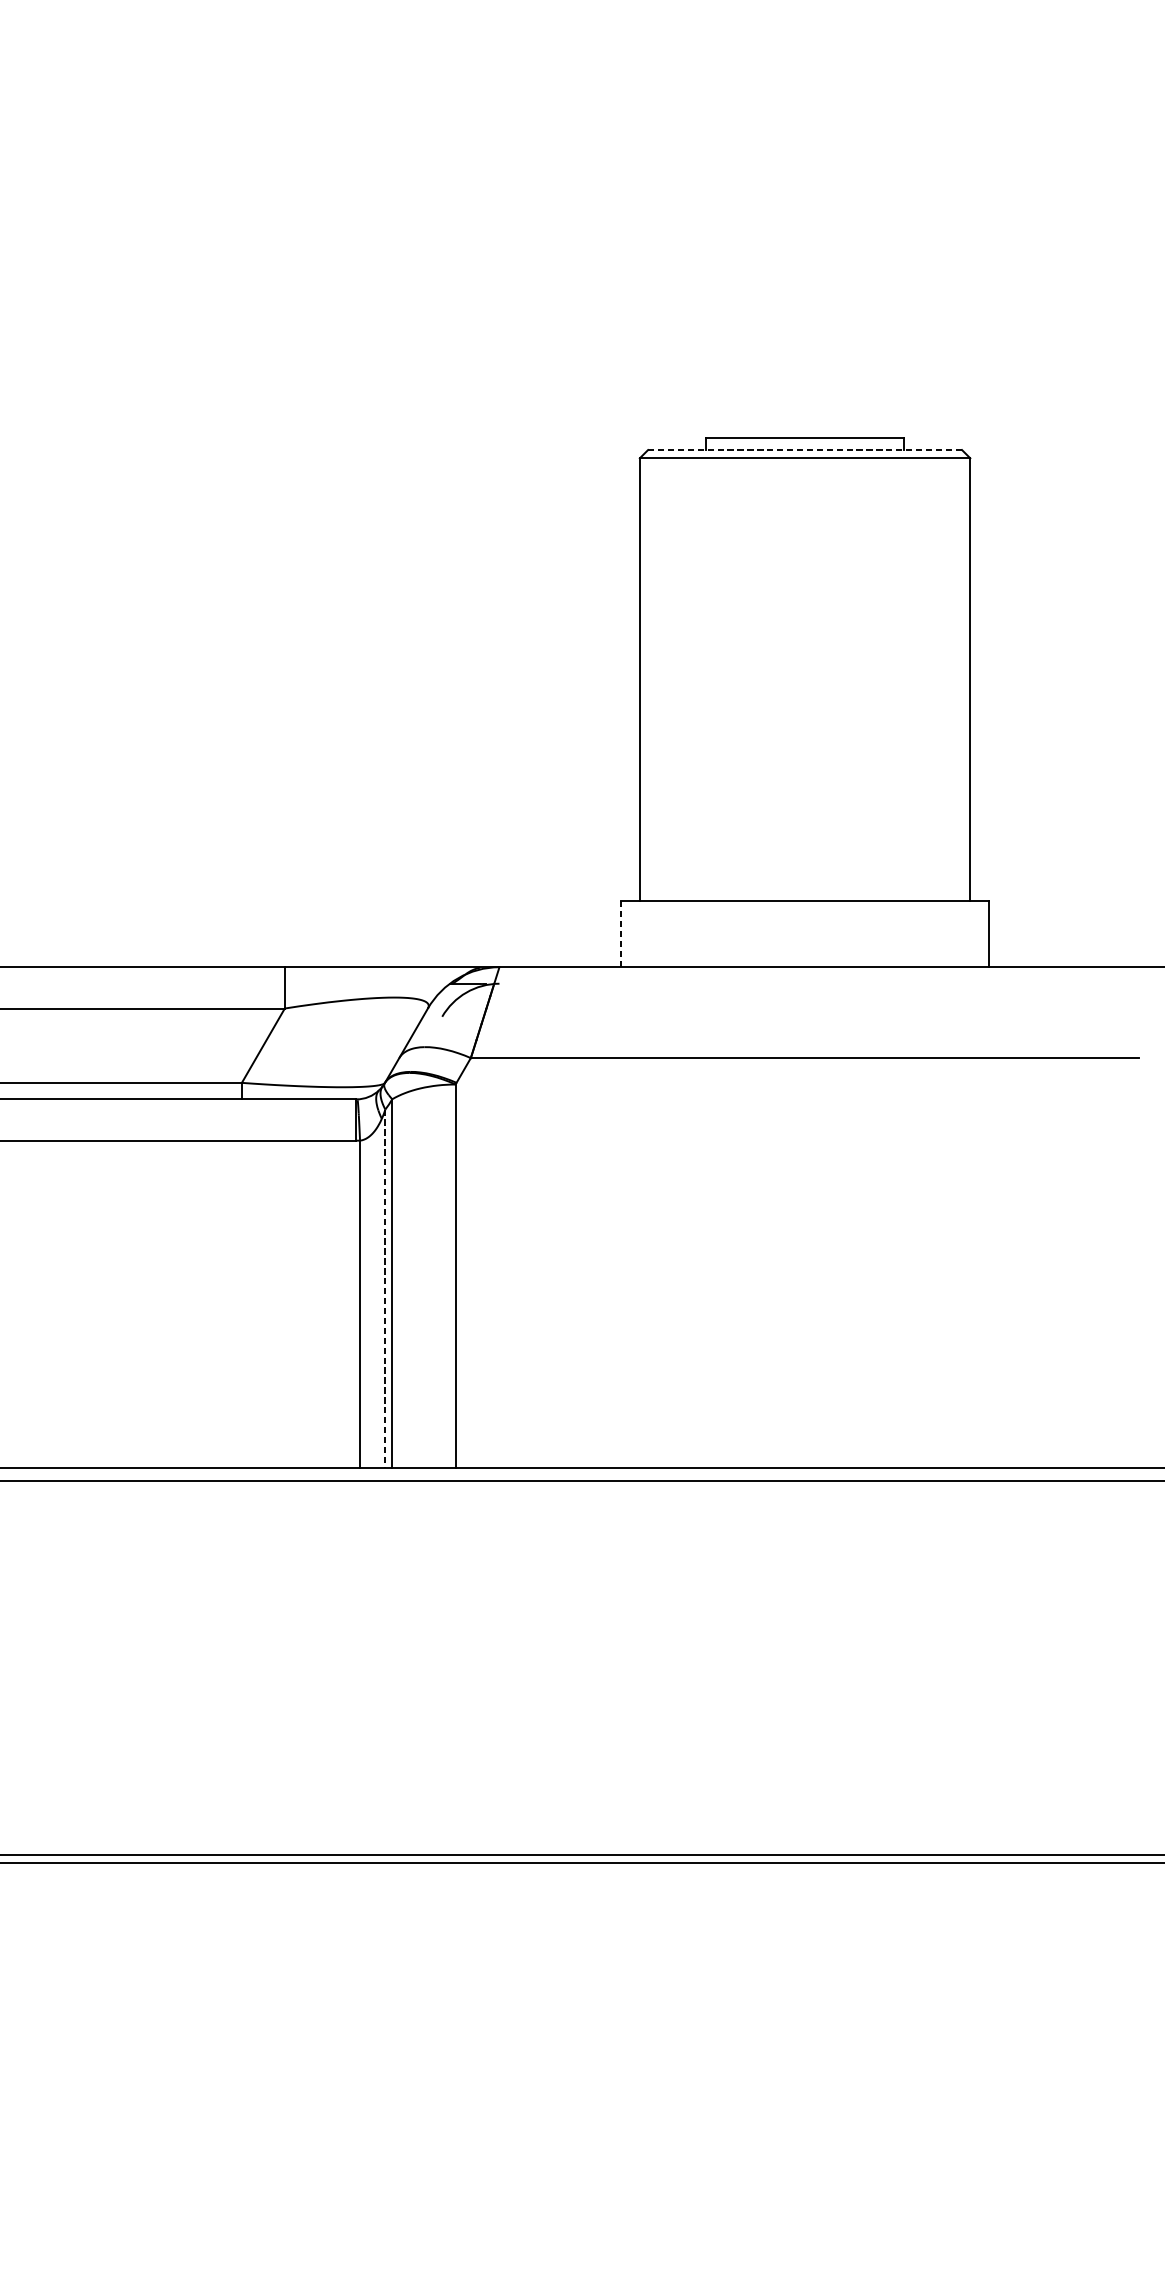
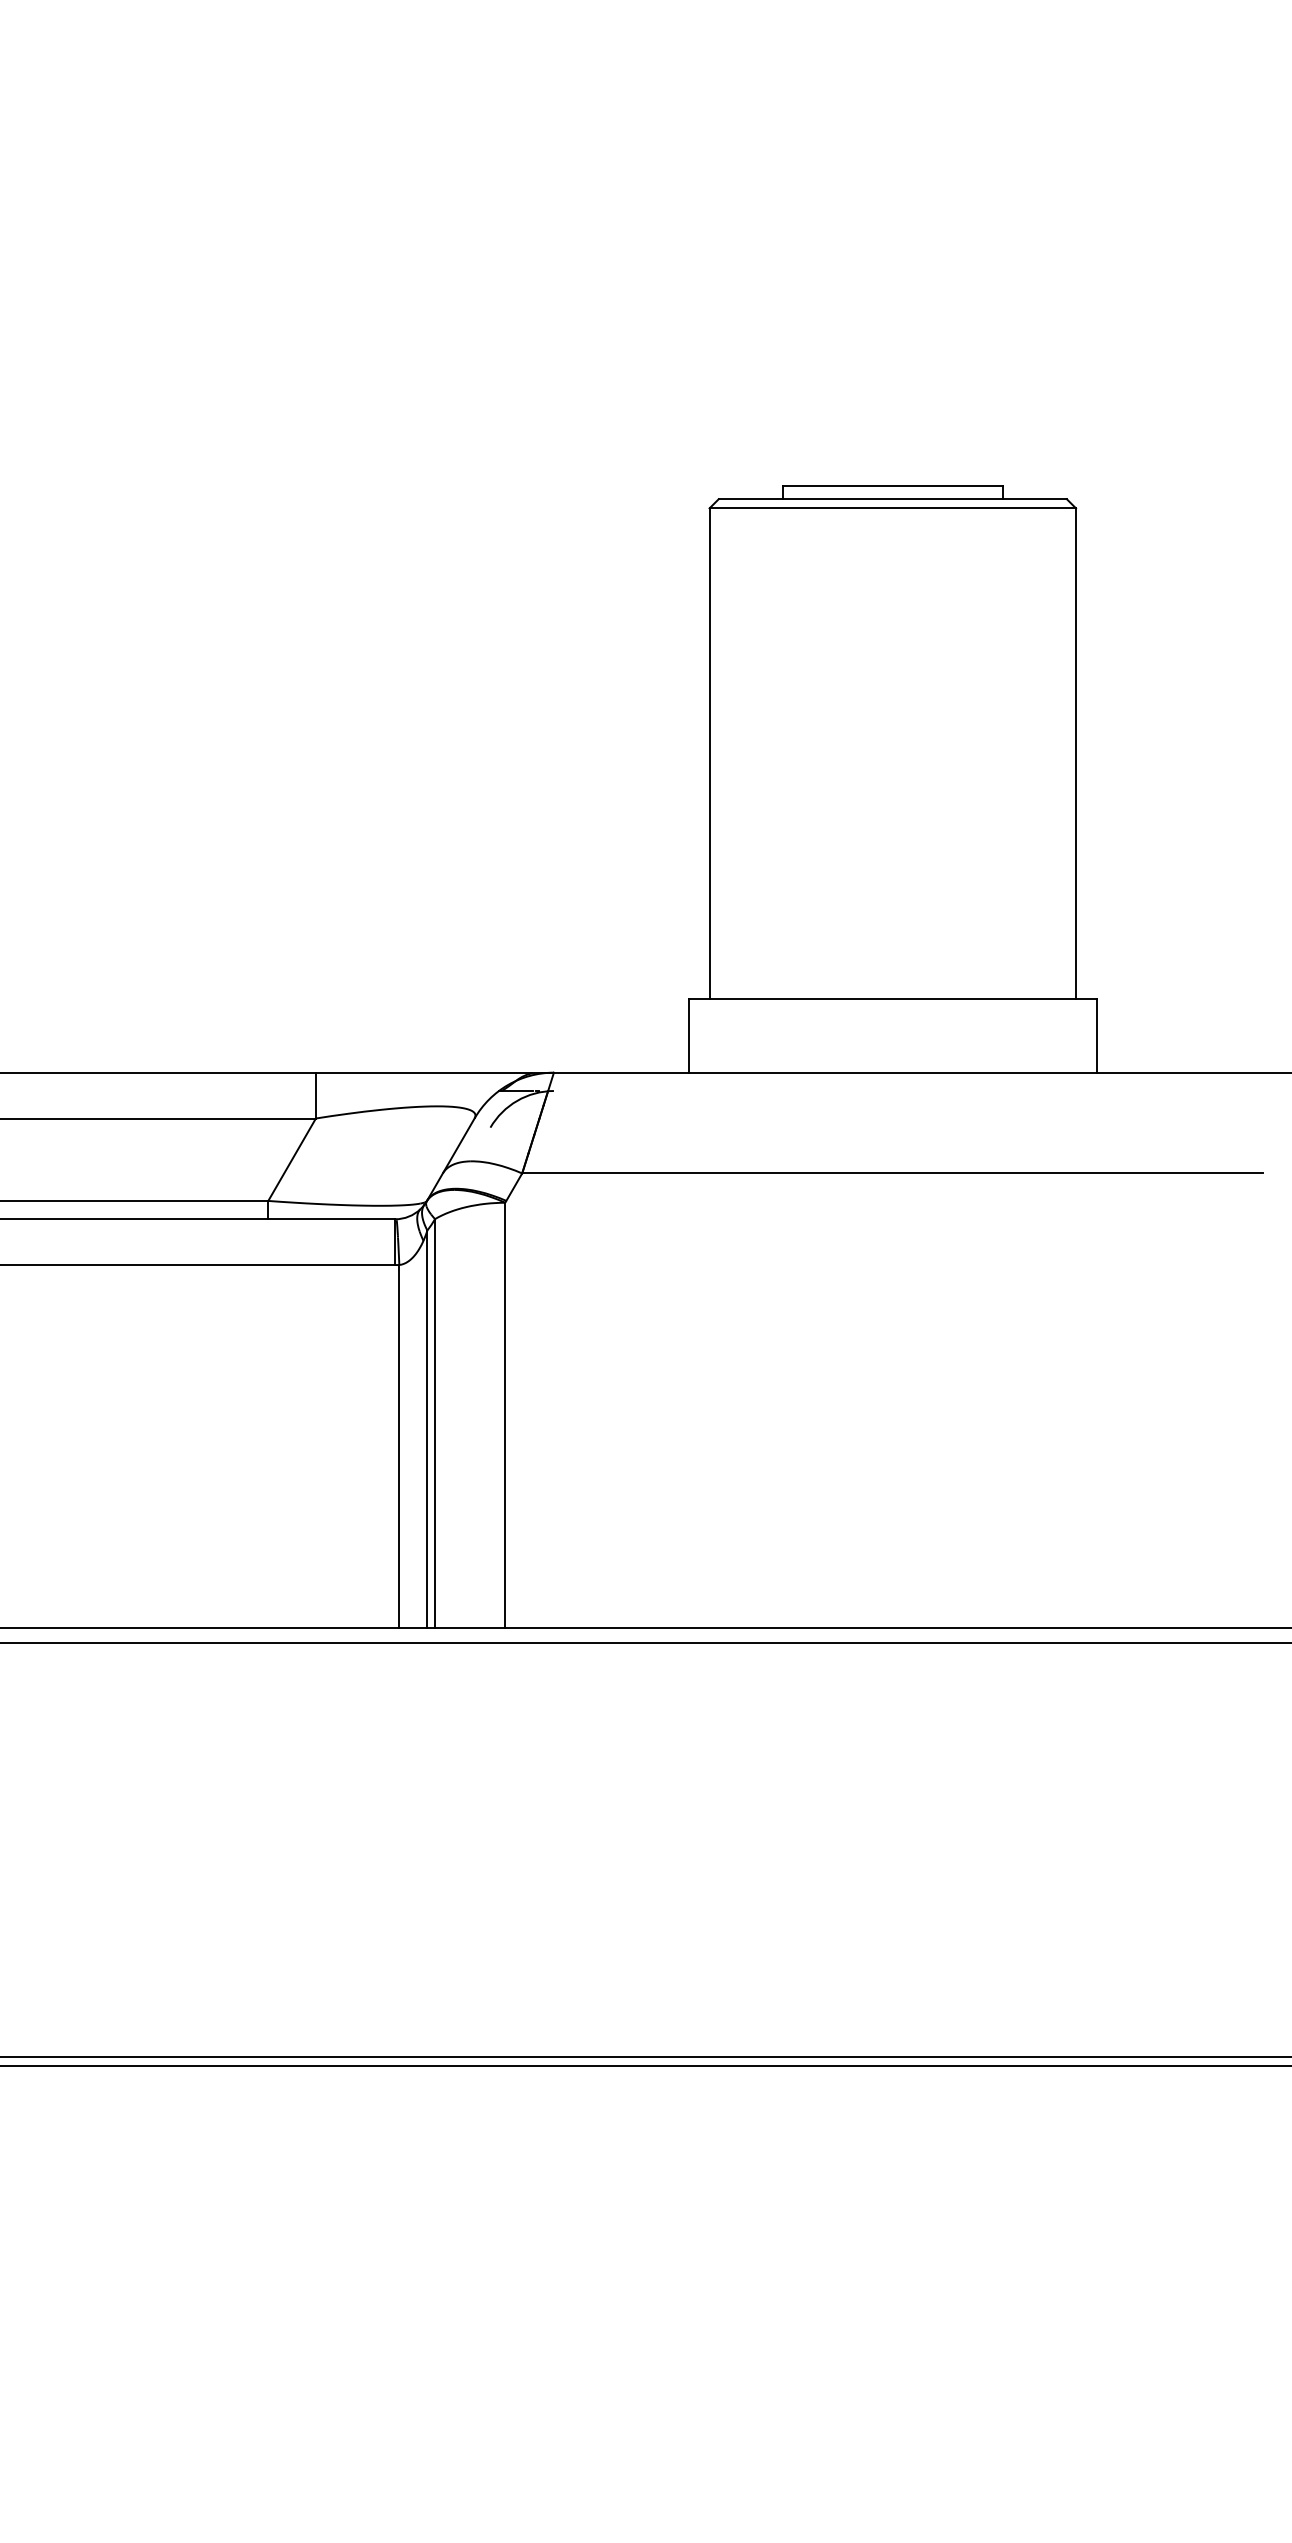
line: (805, 450) -> (893, 499), dashed -> solid
line: (620, 934) -> (688, 1036), dashed -> solid
line: (385, 1288) -> (427, 1429), dashed -> solid

